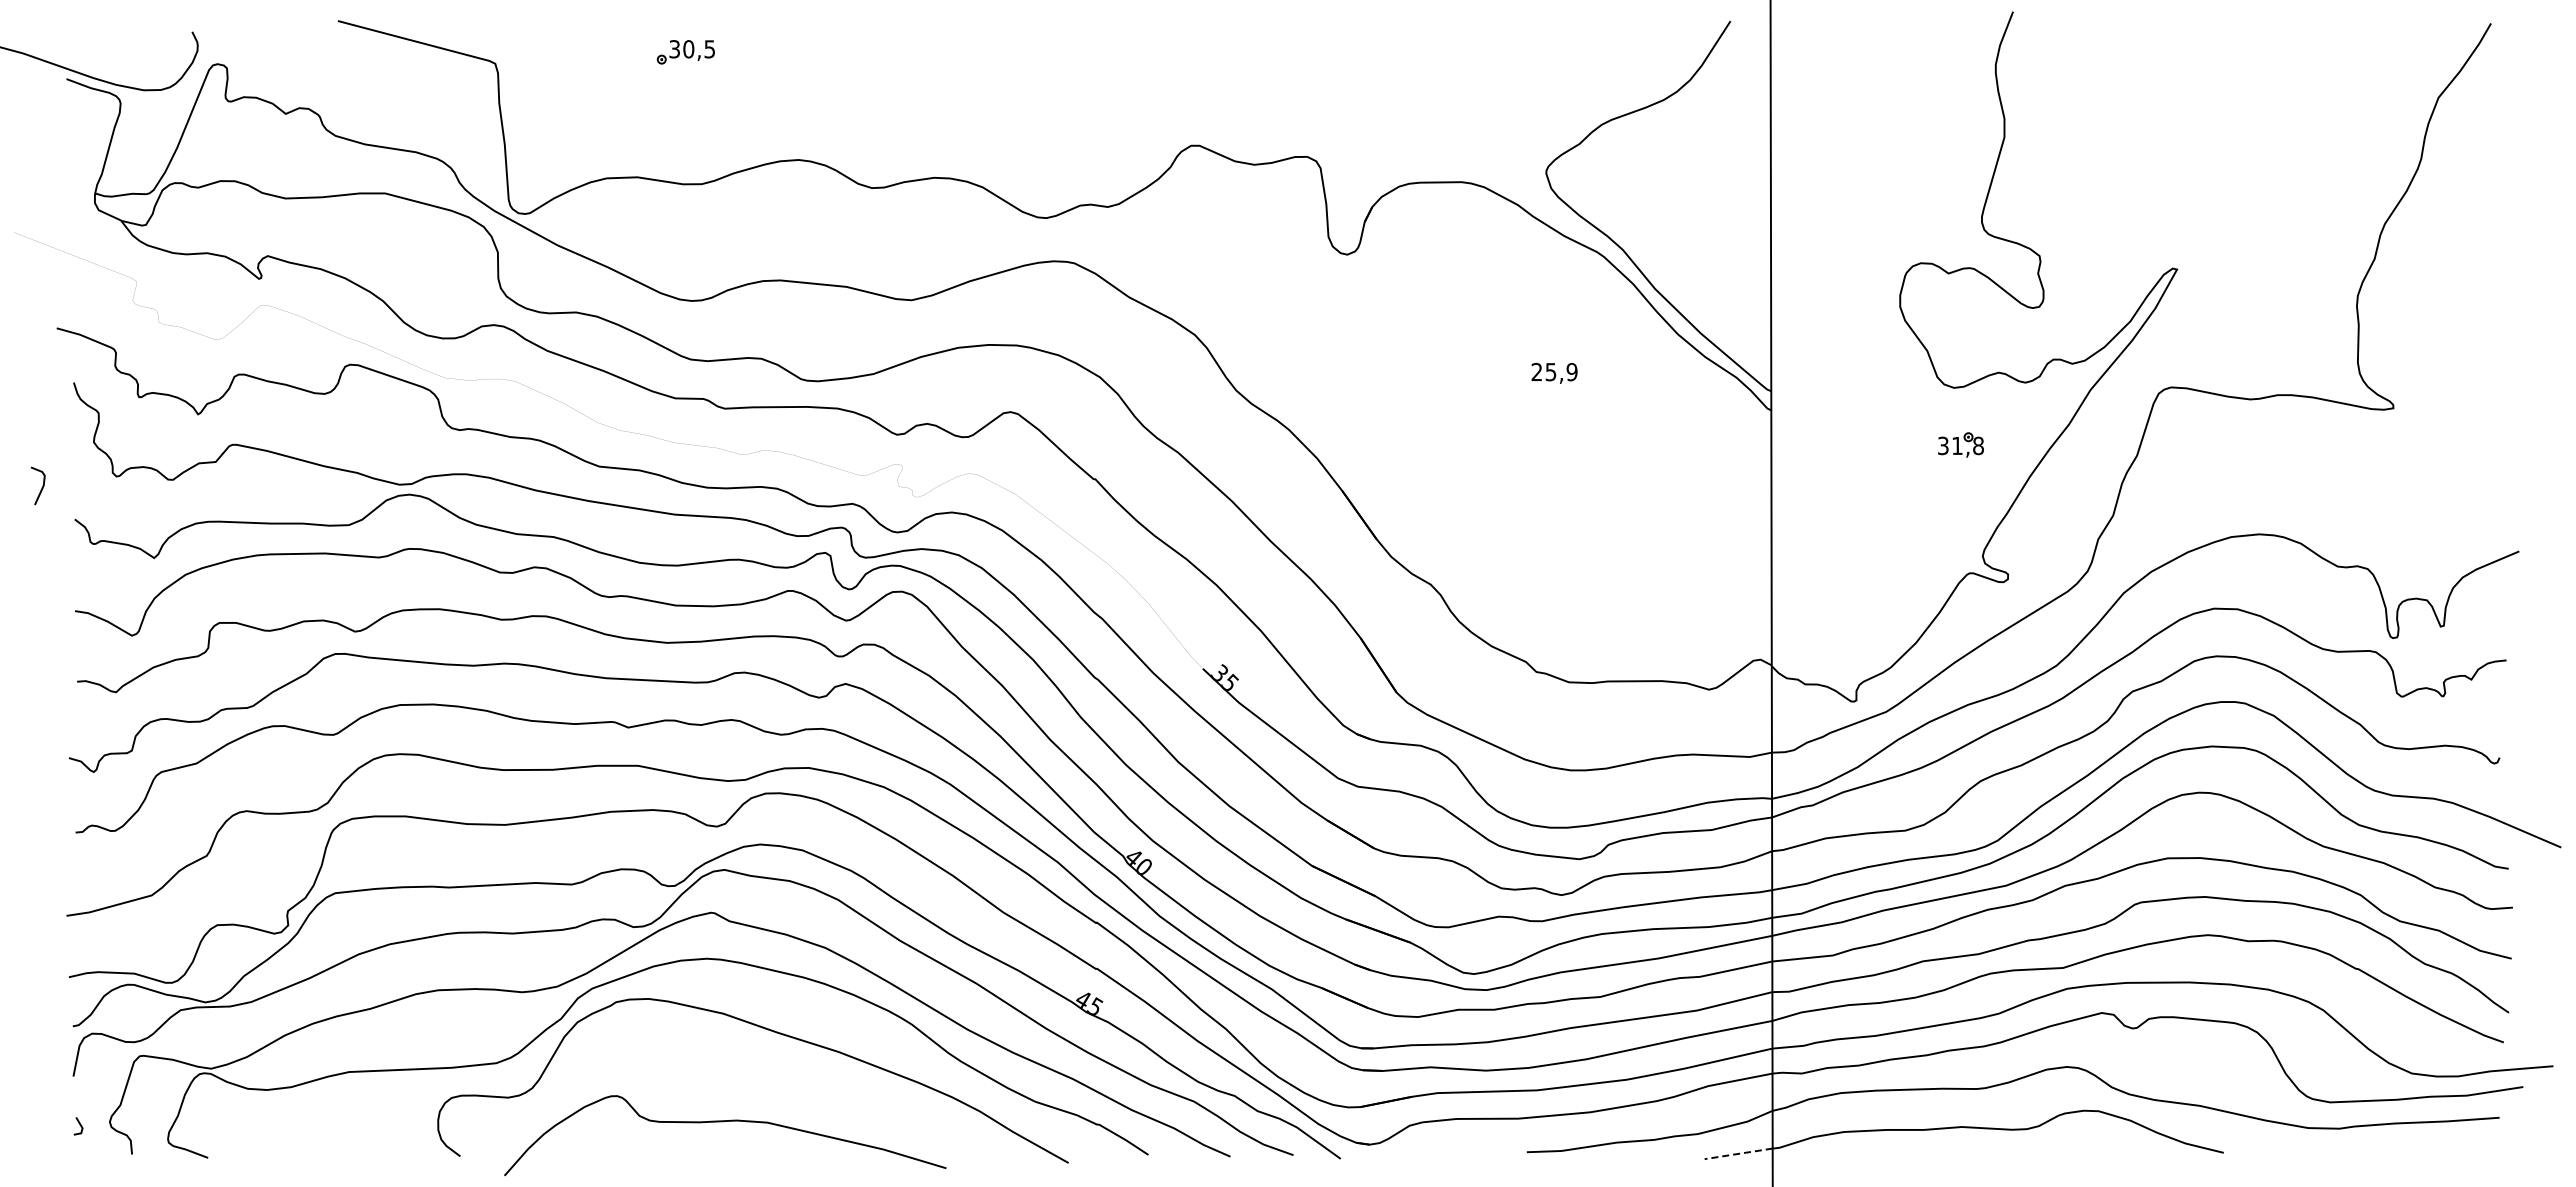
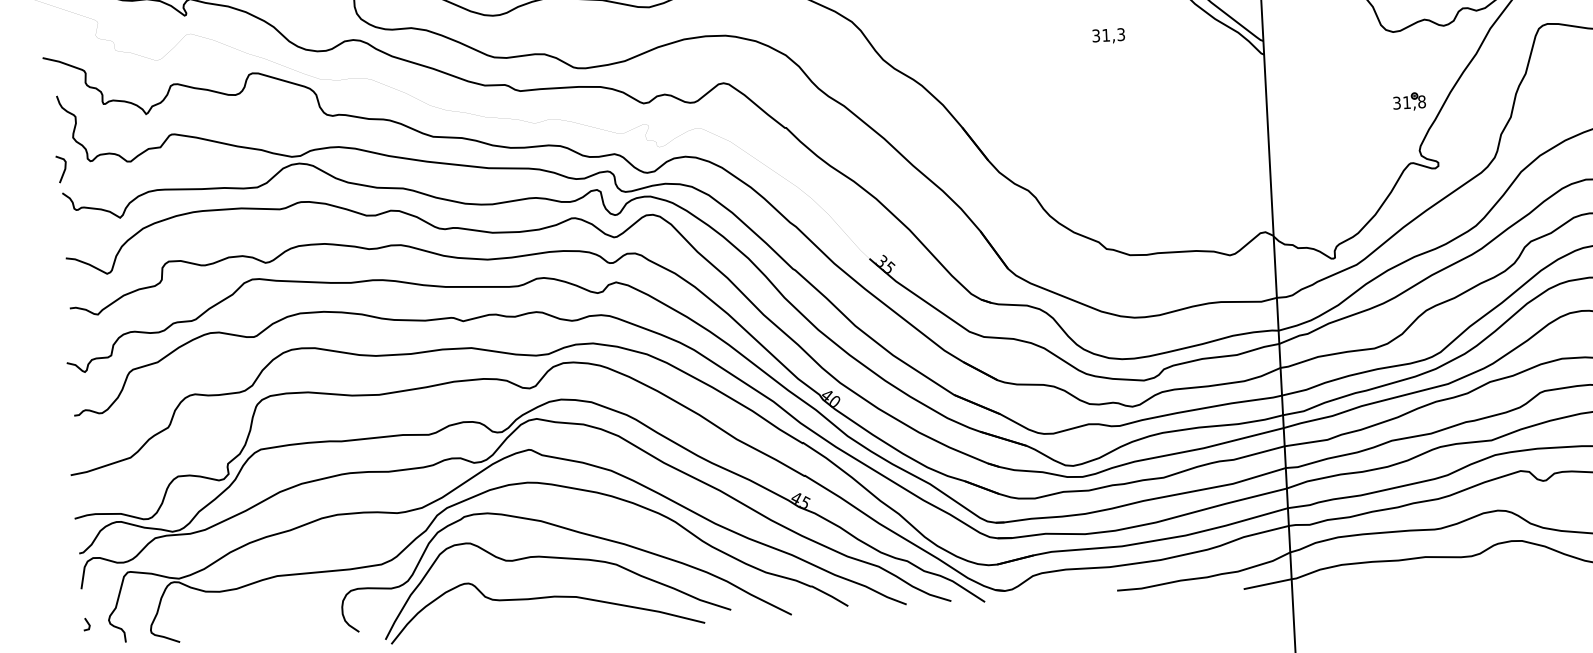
text: (1554, 372) -> (1108, 35), 25,9 -> 31,3
part: (1960, 444) -> (1409, 101), moved
line: (41, 487) -> (63, 170), moved
curve: (742, 1067) -> (556, 558), added
line: (1738, 1153) -> (1267, 583), dashed -> solid

